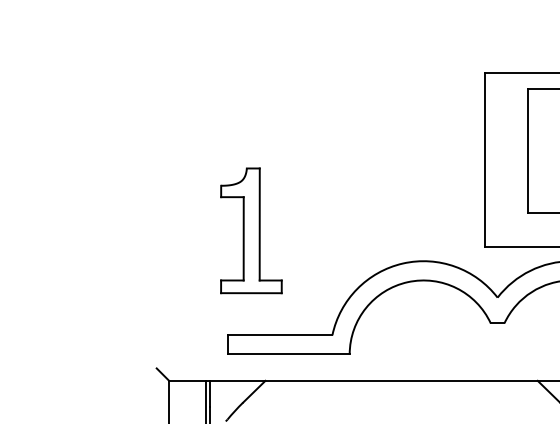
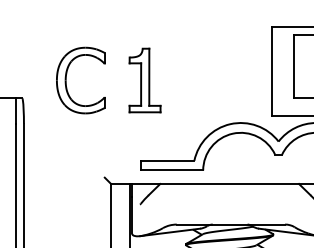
part: (81, 177) -> (66, 80), added
part: (250, 230) -> (144, 80), moved

